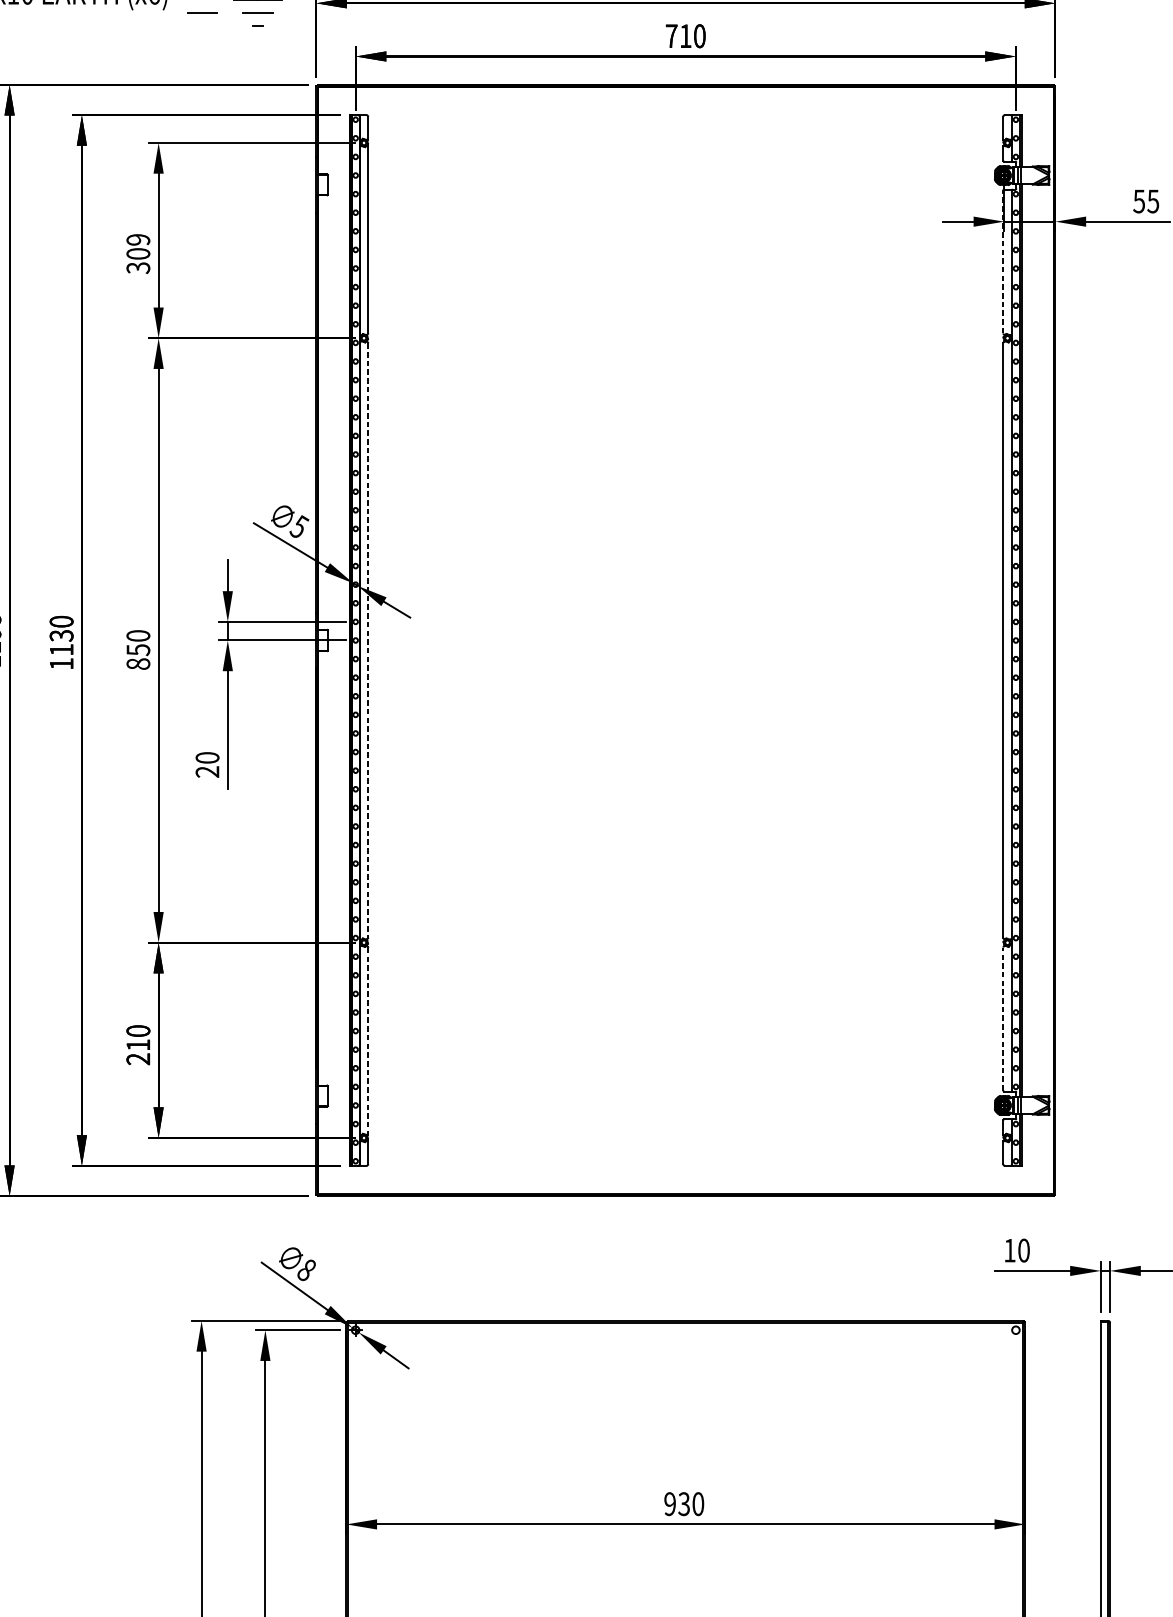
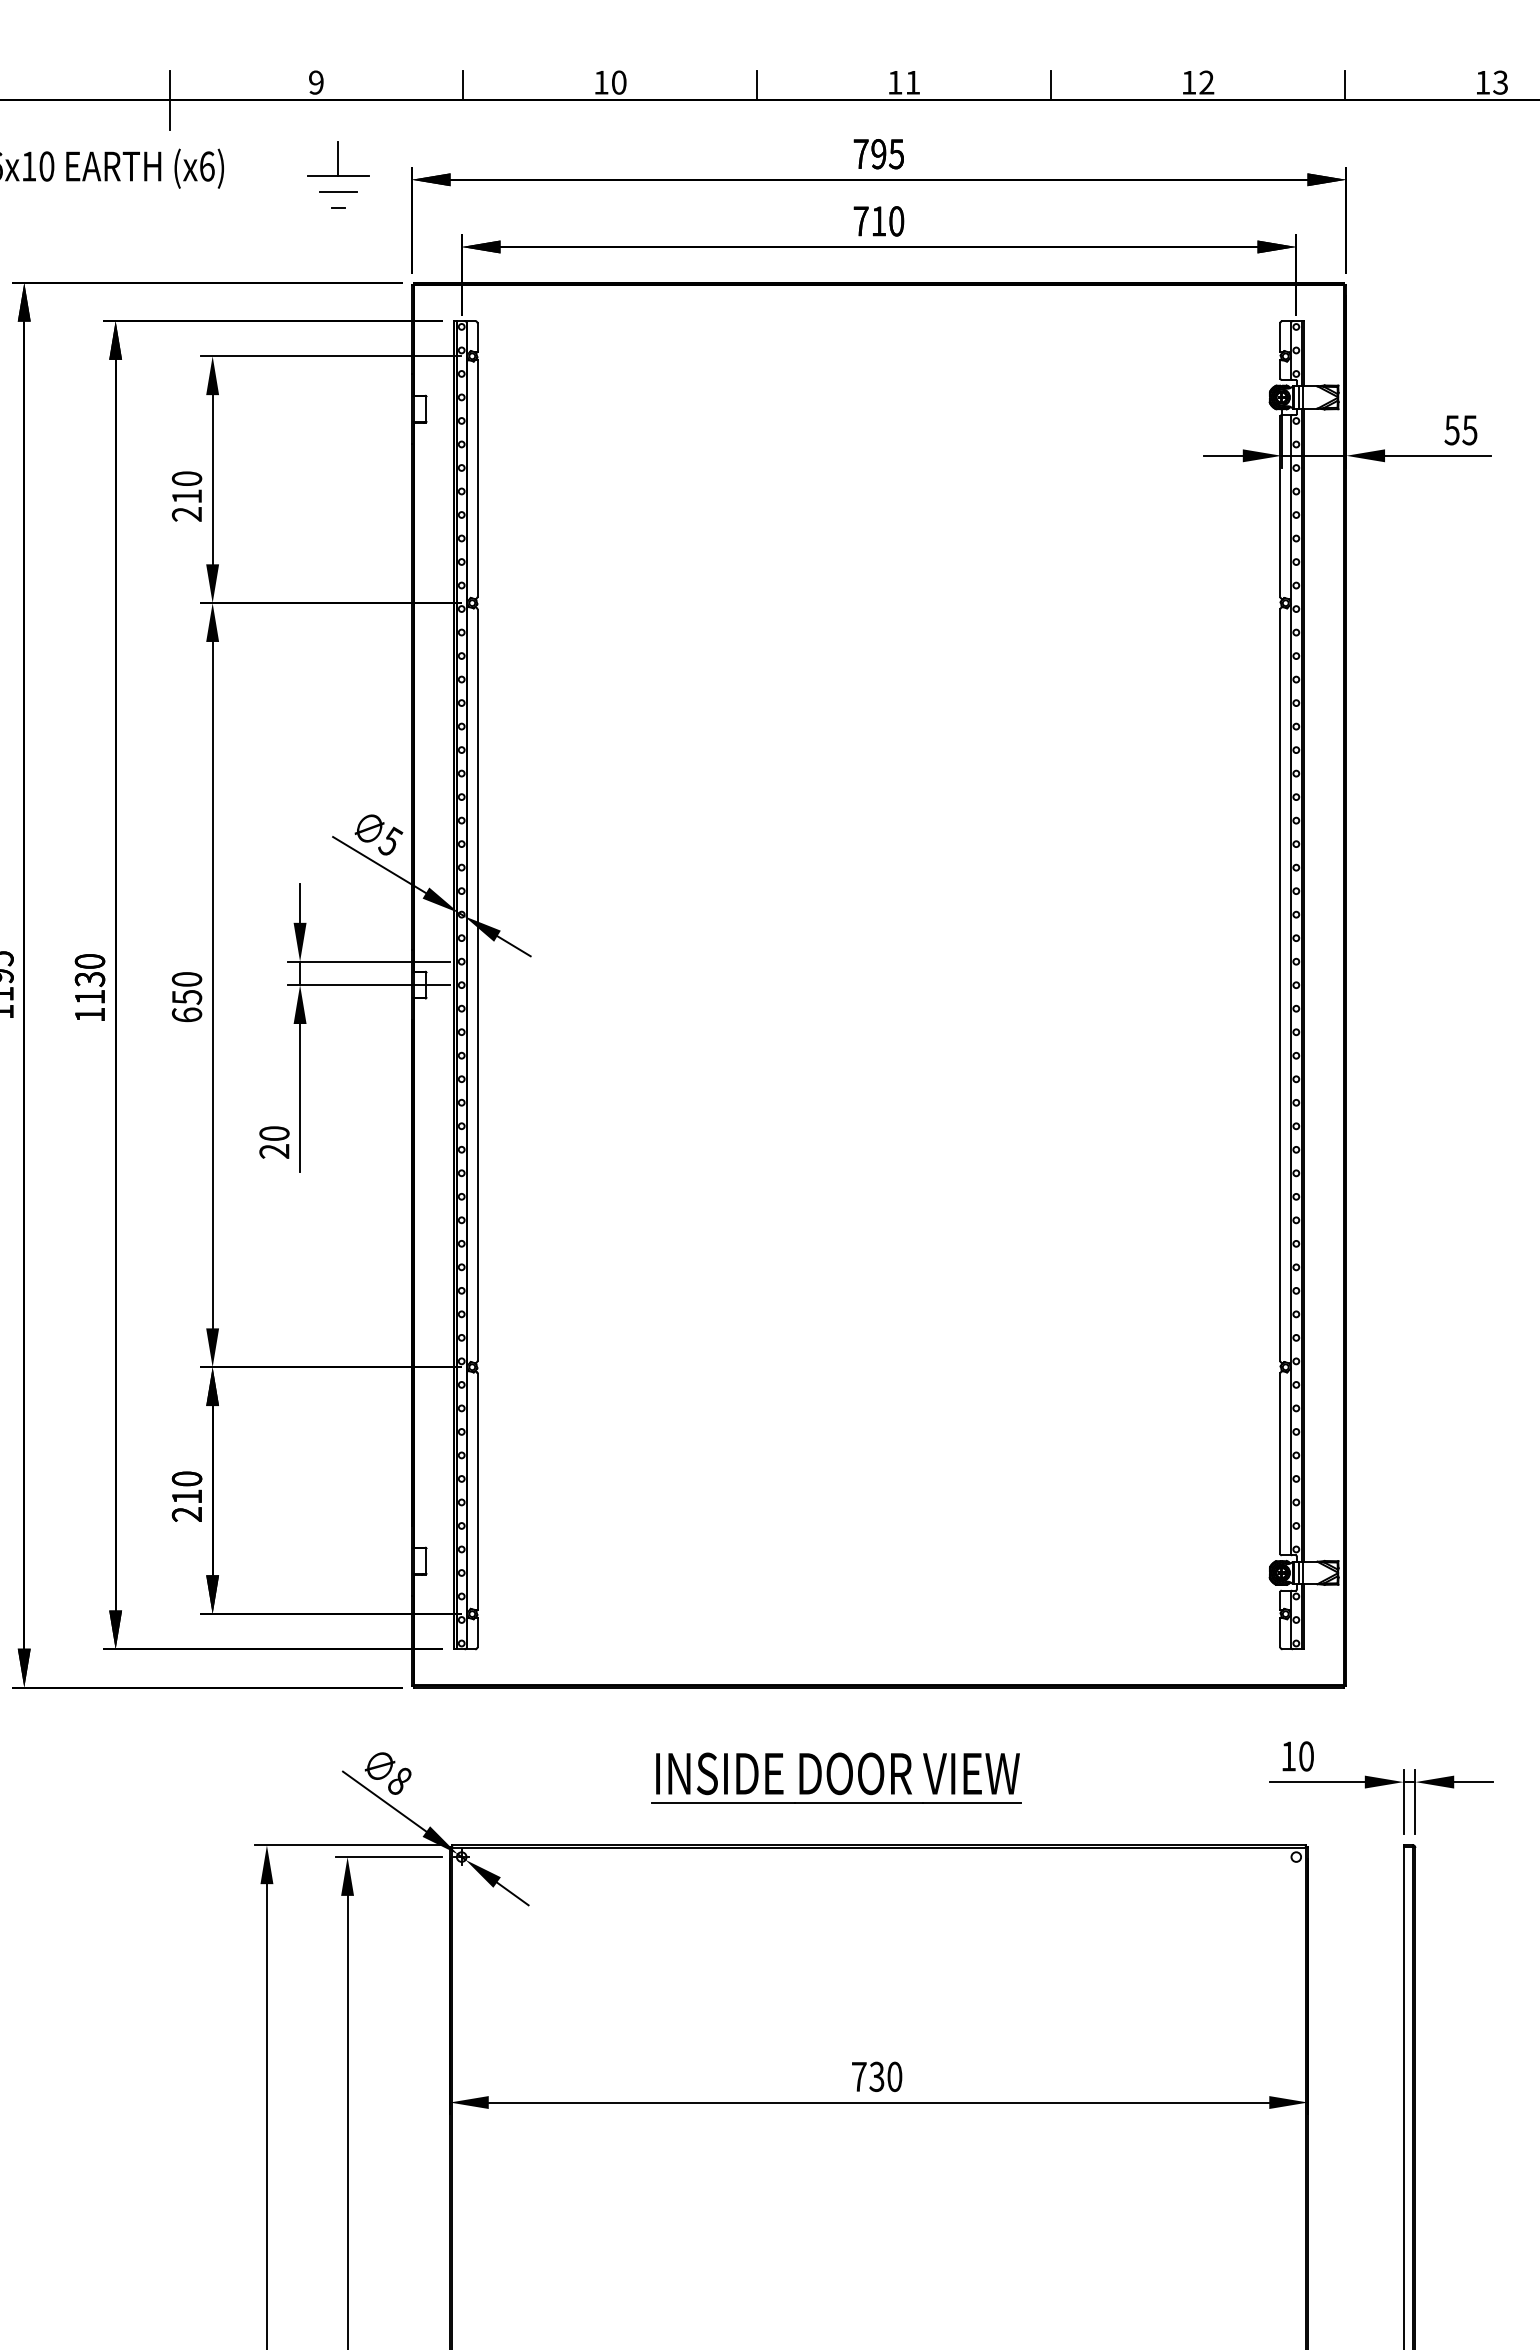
line: (202, 12) -> (268, 191), removed
text: (137, 253) -> (186, 496), 309 -> 210
line: (1003, 261) -> (1280, 506), dashed -> solid
line: (368, 640) -> (477, 985), dashed -> solid
text: (137, 663) -> (186, 1014), 850 -> 650
line: (1003, 1018) -> (1280, 1463), dashed -> solid
line: (368, 1041) -> (477, 1492), dashed -> solid
part: (652, 1267) -> (836, 1777), added
text: (669, 1503) -> (858, 2076), 930 -> 730

